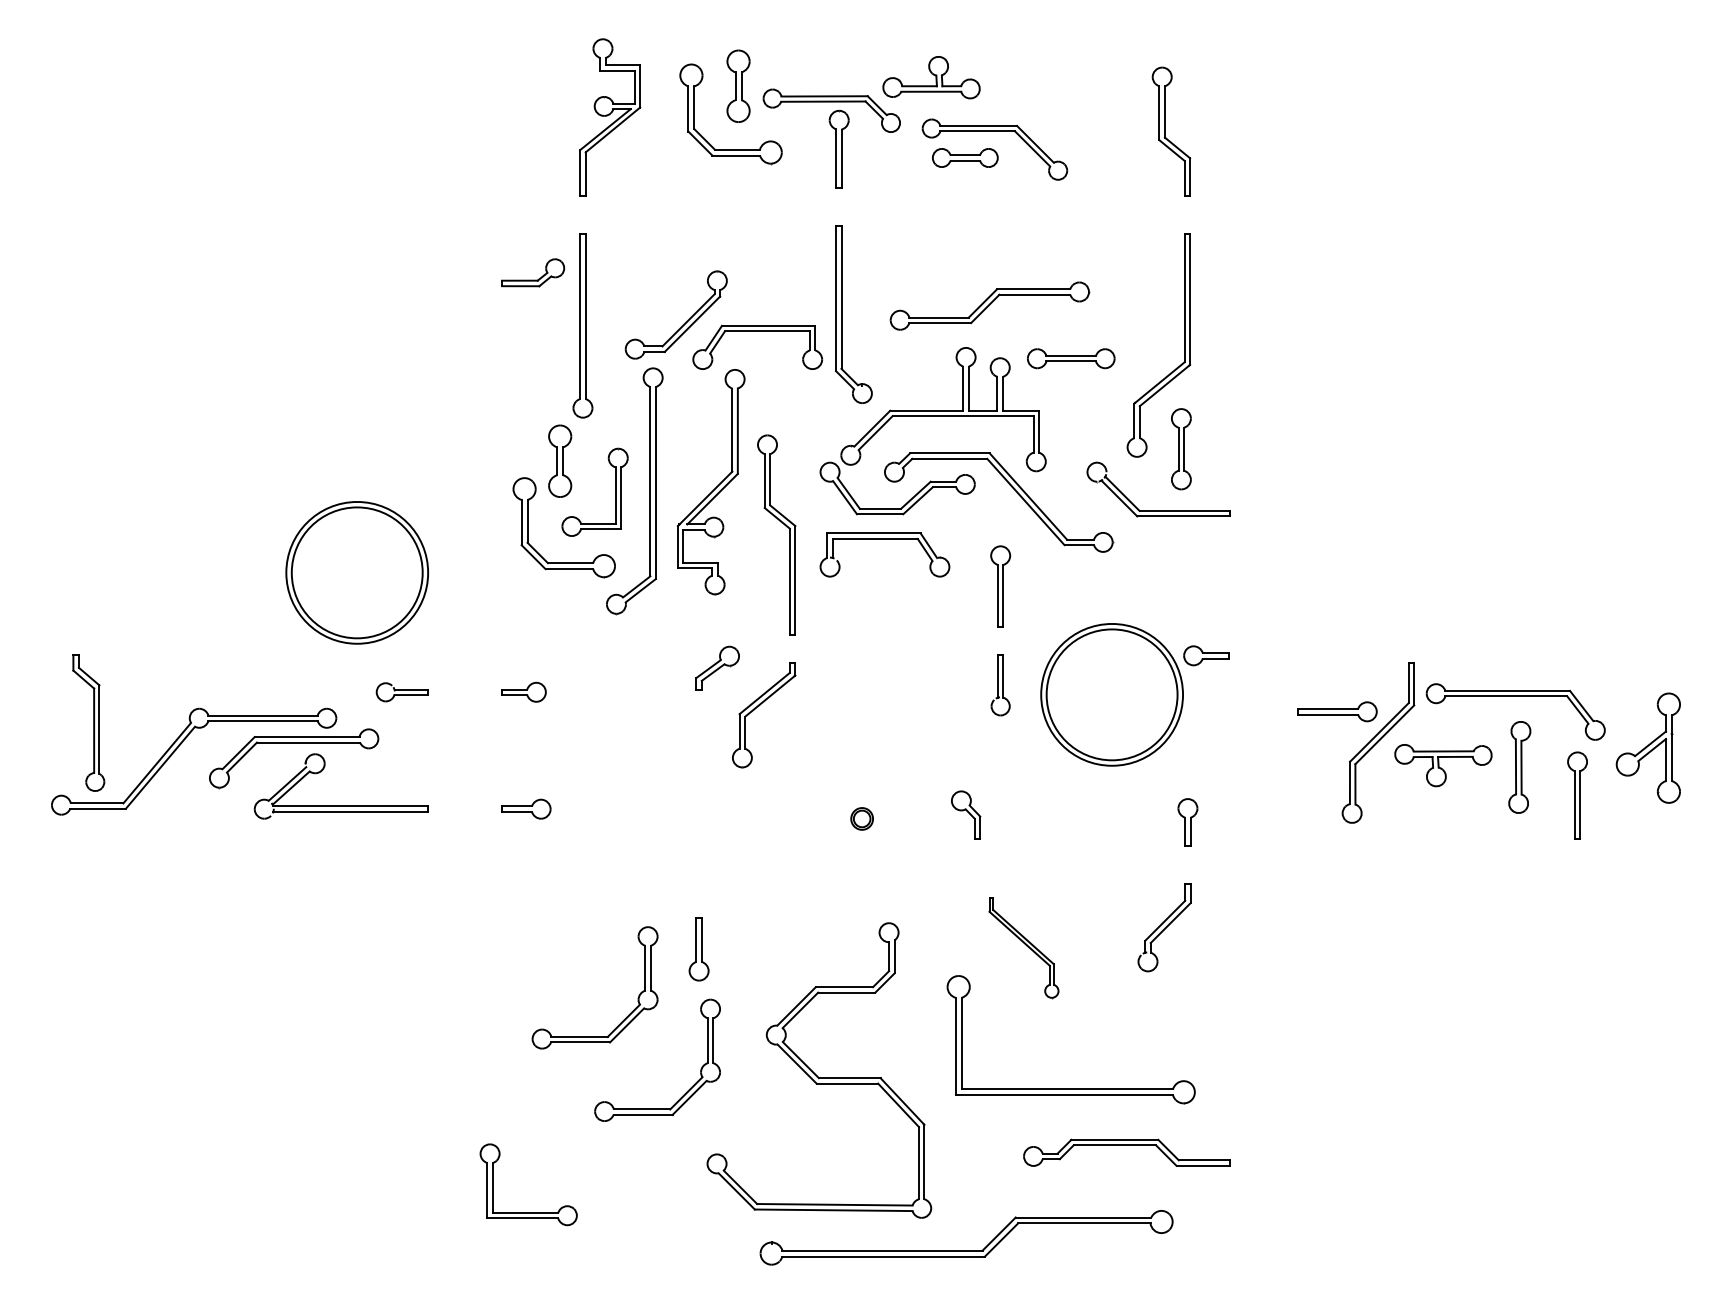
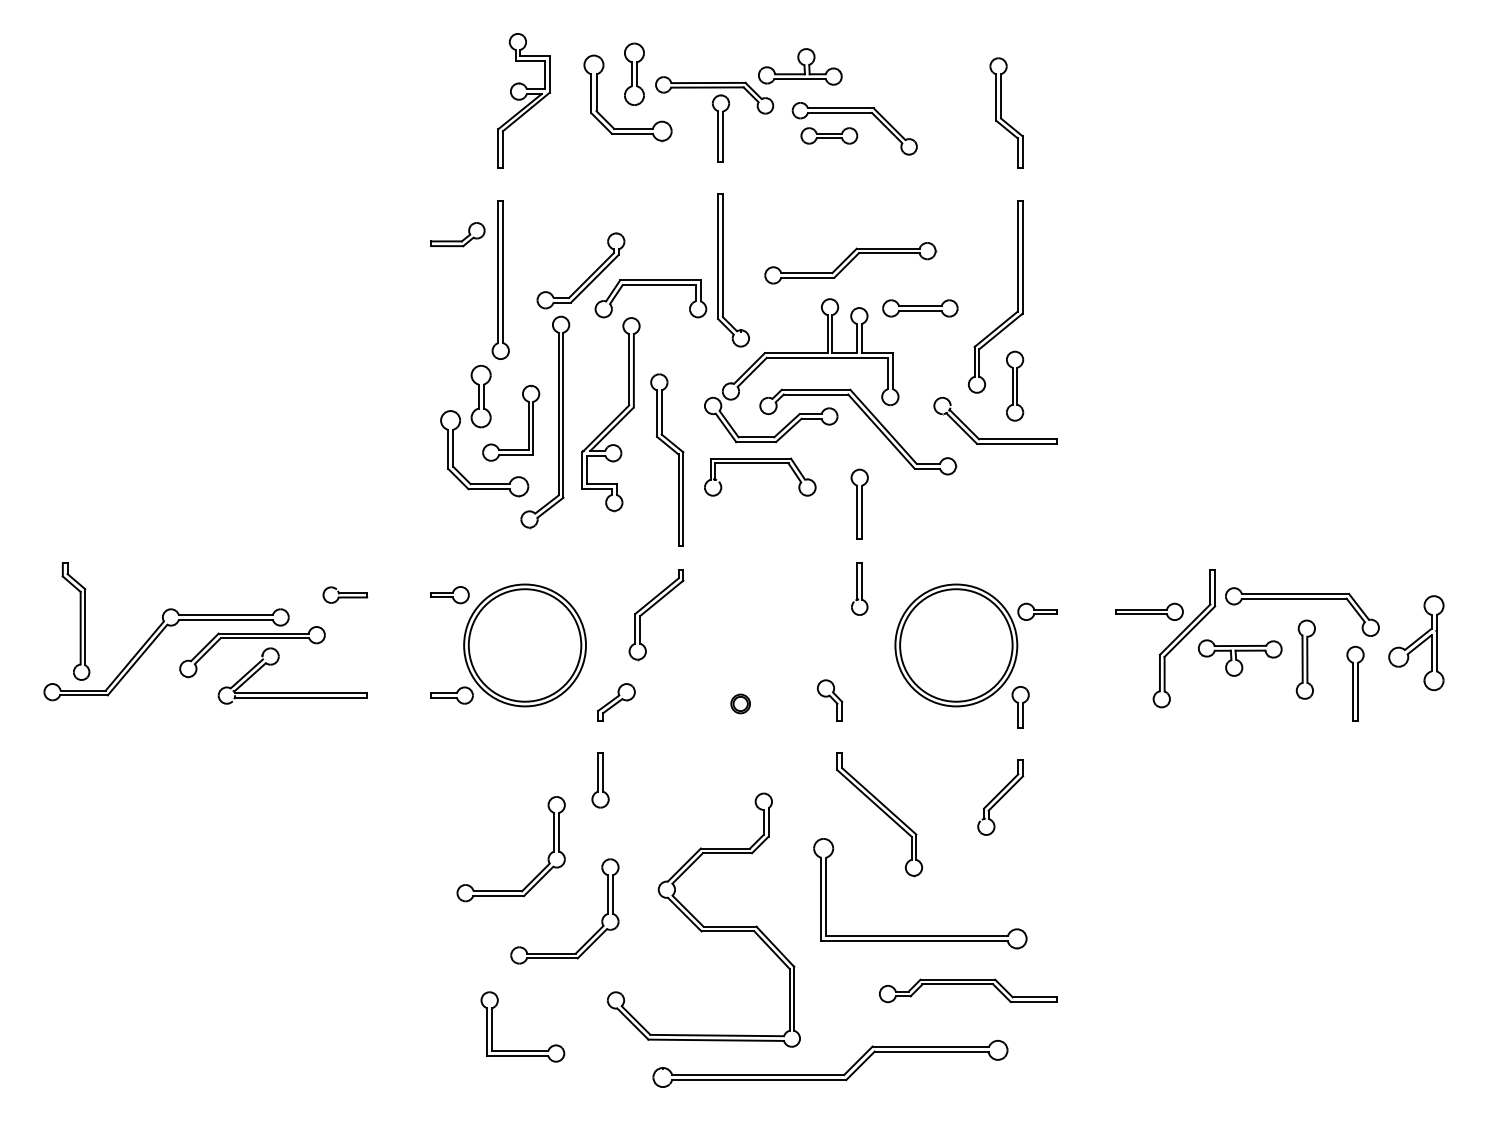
part: (356, 572) -> (524, 645), moved
part: (717, 667) -> (616, 701), moved
part: (1134, 694) -> (975, 645), moved
part: (1023, 948) -> (879, 815), size x1.43
part: (698, 949) -> (600, 780), moved
part: (528, 1212) -> (522, 1050), moved

